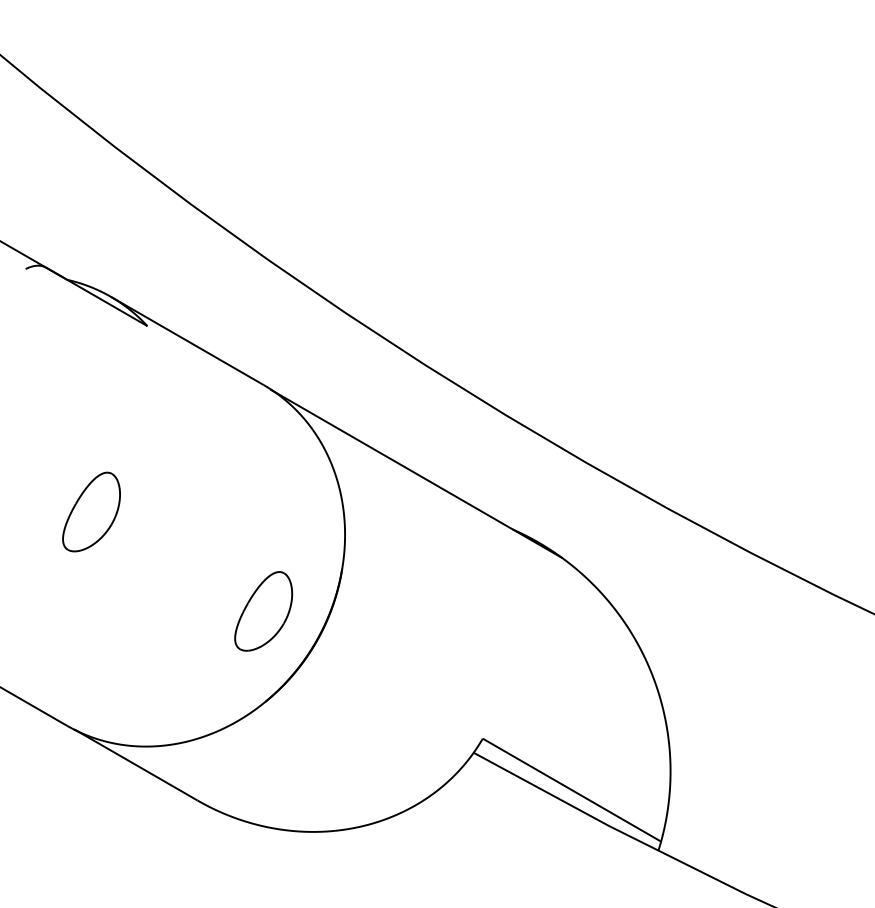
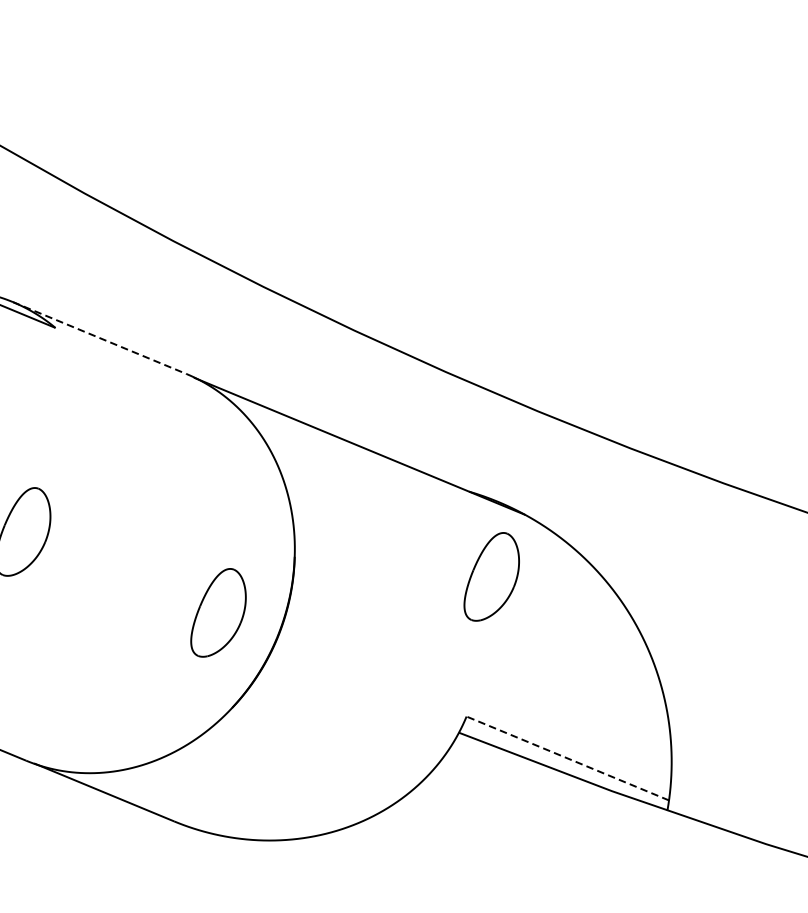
line: (187, 341) -> (99, 338), solid -> dashed
part: (522, 611) -> (490, 576), added
line: (571, 790) -> (567, 758), solid -> dashed

